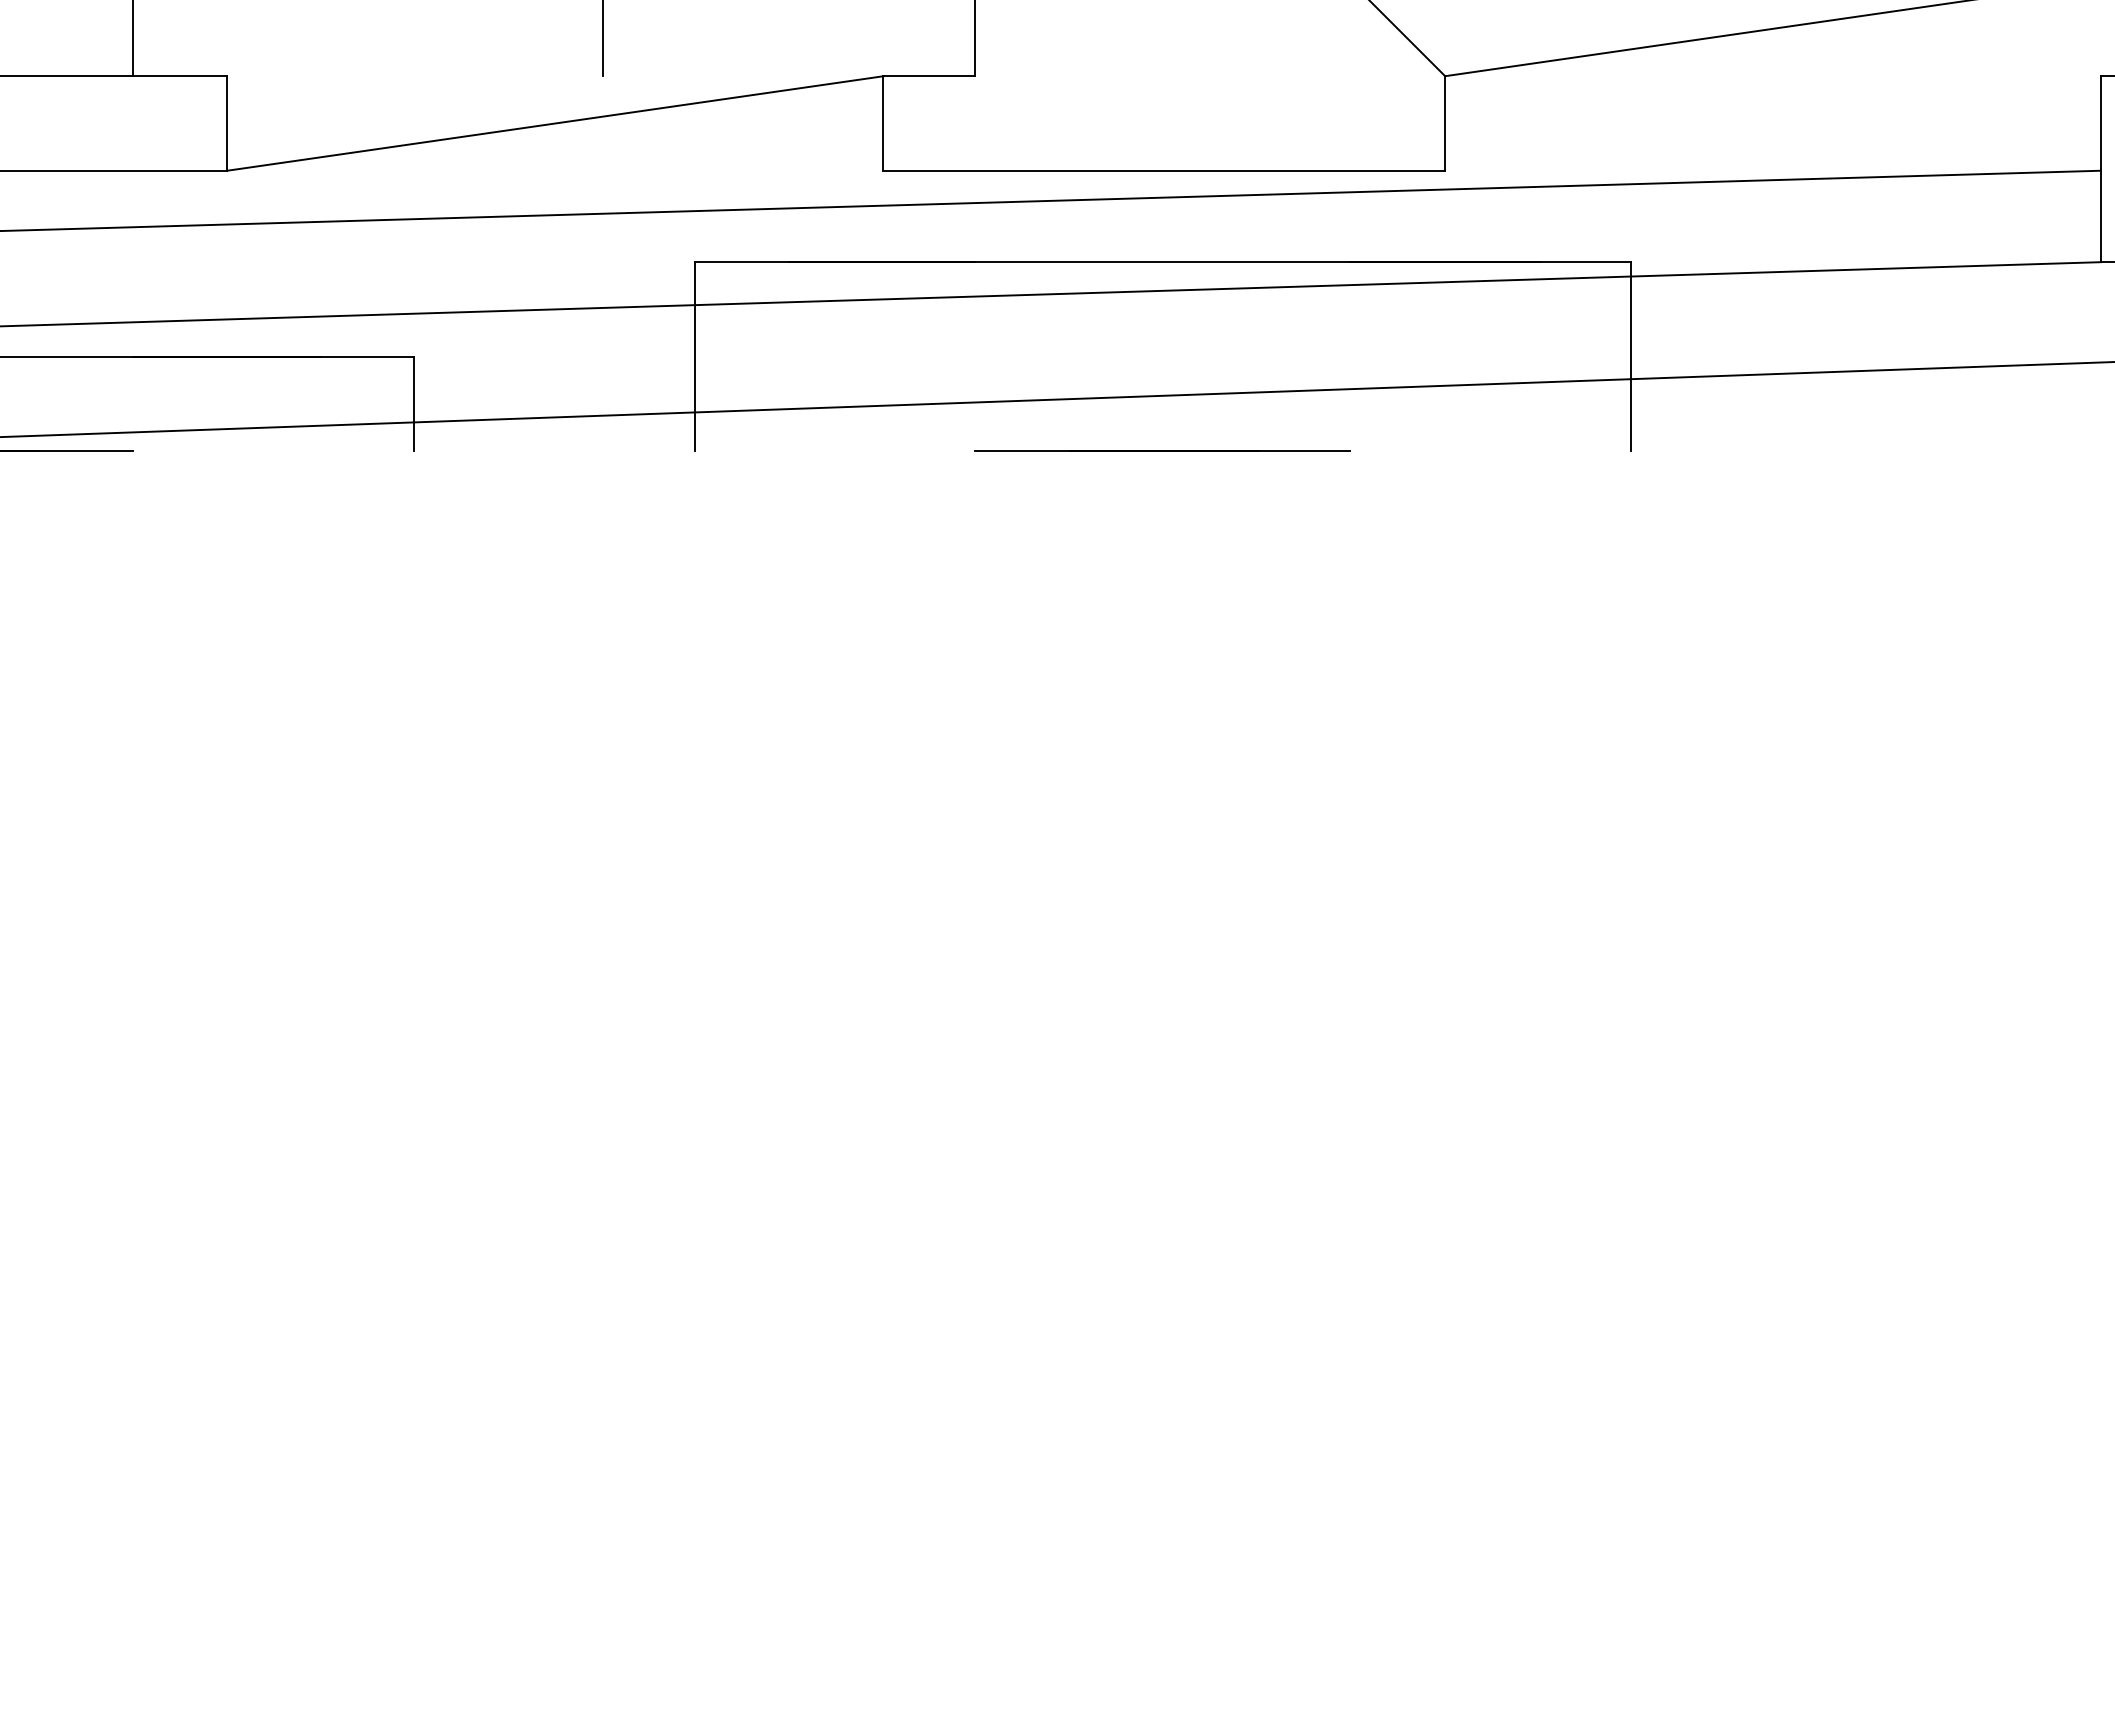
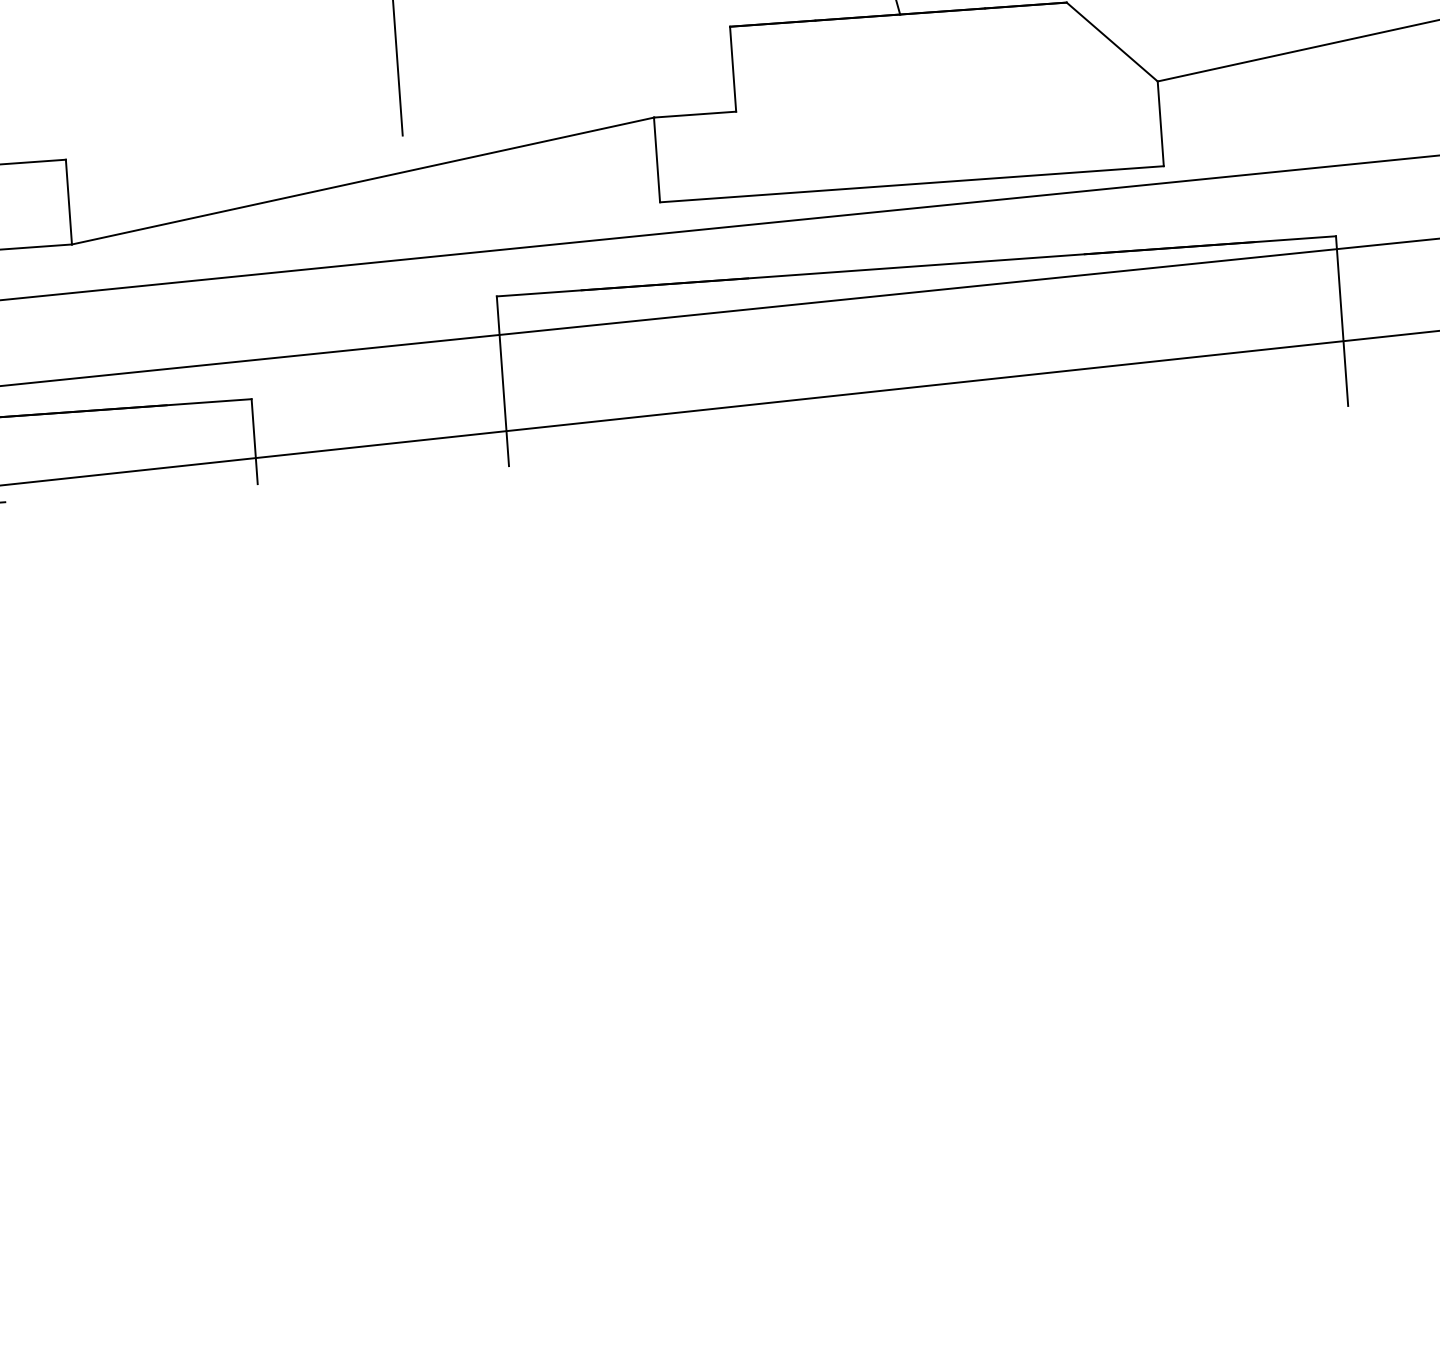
line: (1162, 450) -> (928, 435), removed

